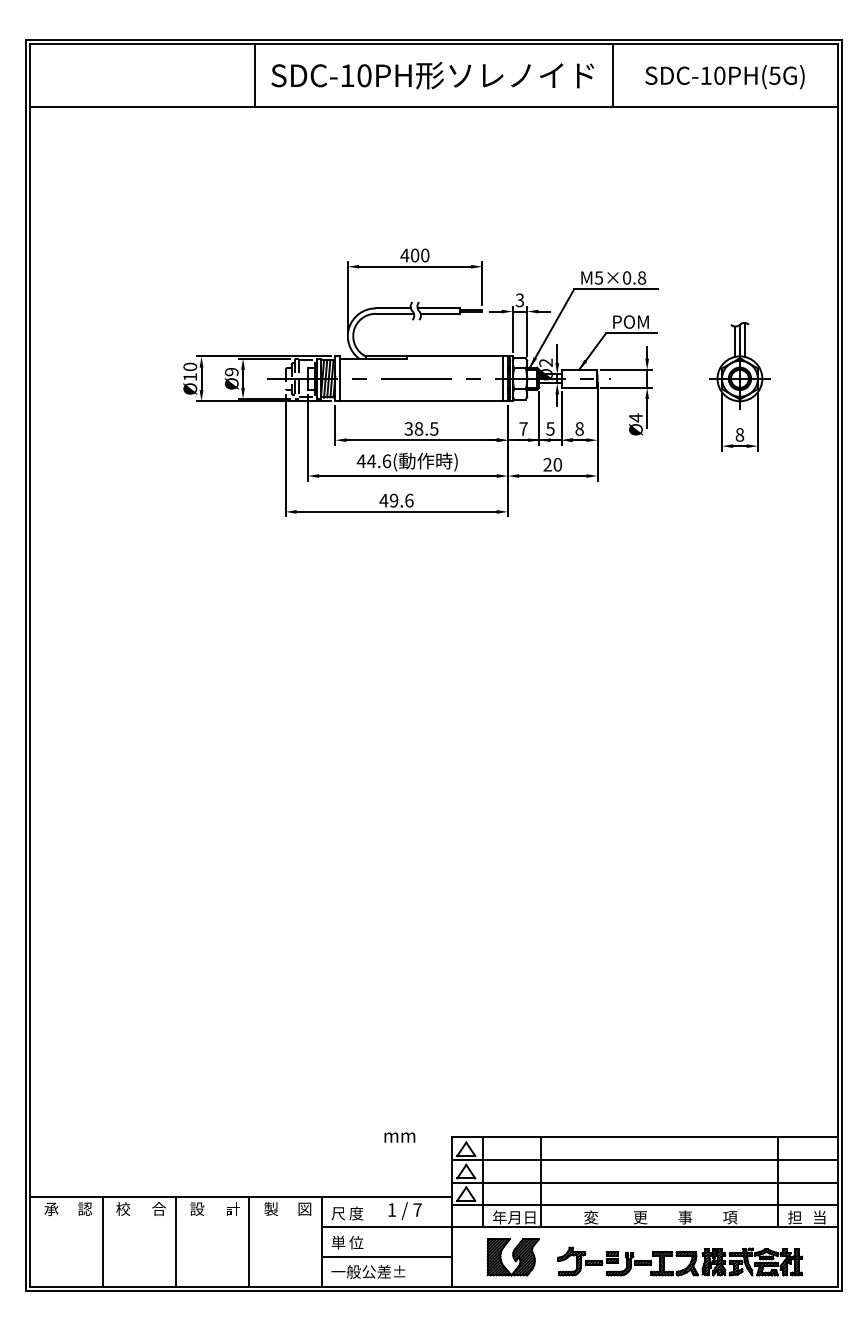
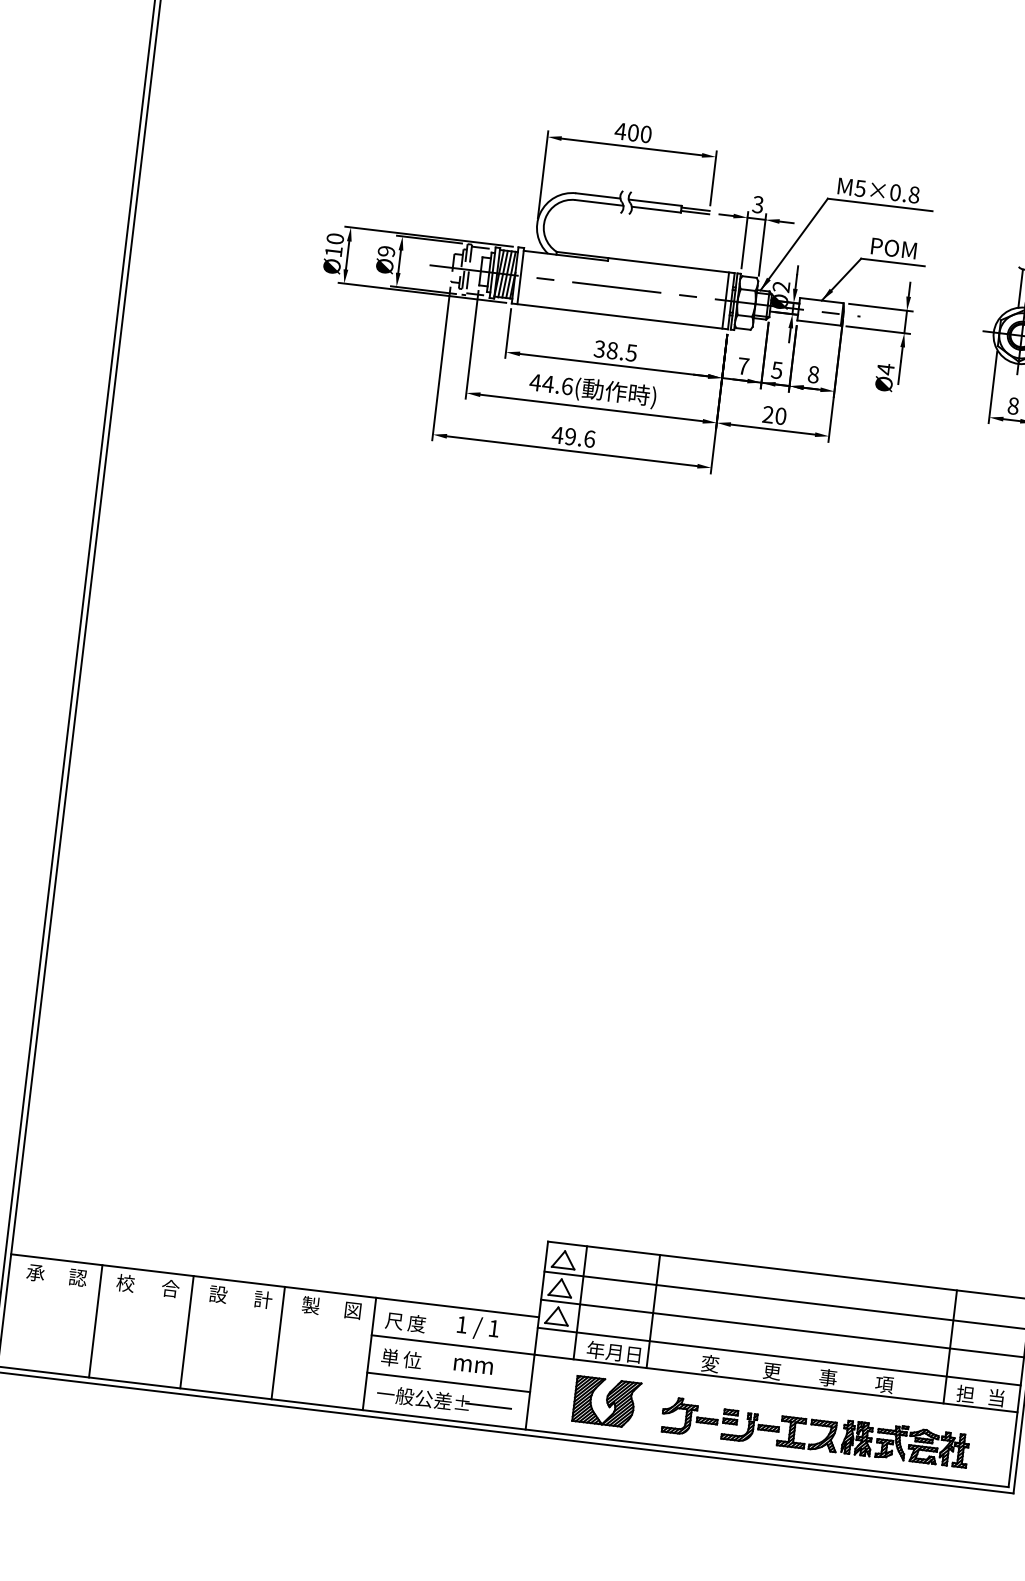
text: (399, 1137) -> (472, 1366), moved
text: (417, 1209) -> (494, 1327), 7 -> 1
line: (420, 1271) -> (488, 1405), added

